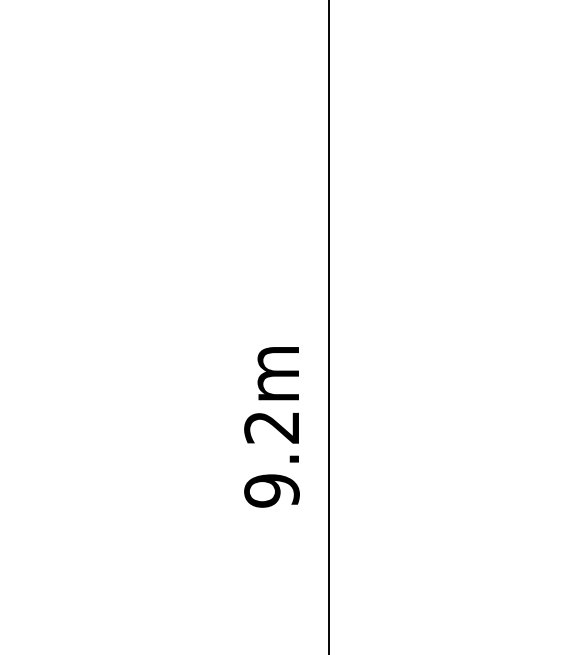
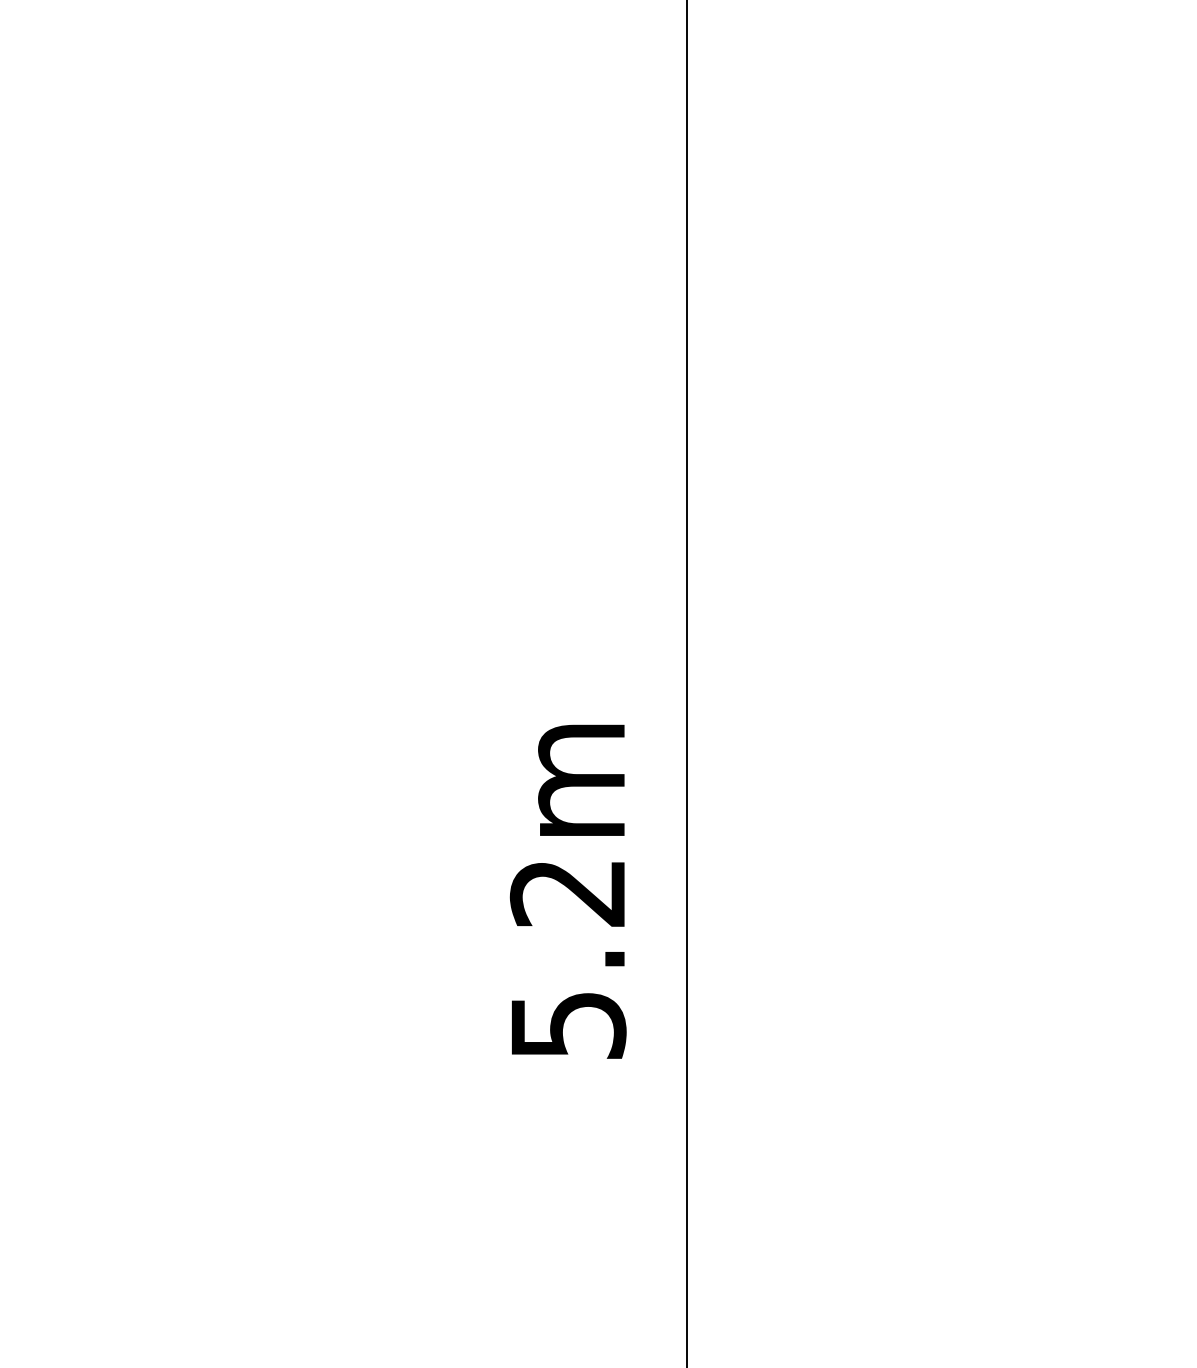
text: (271, 490) -> (567, 1024), 9.2m -> 5.2m

